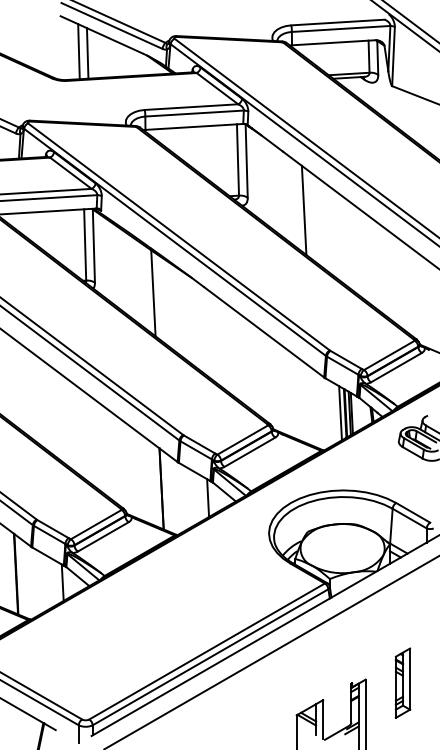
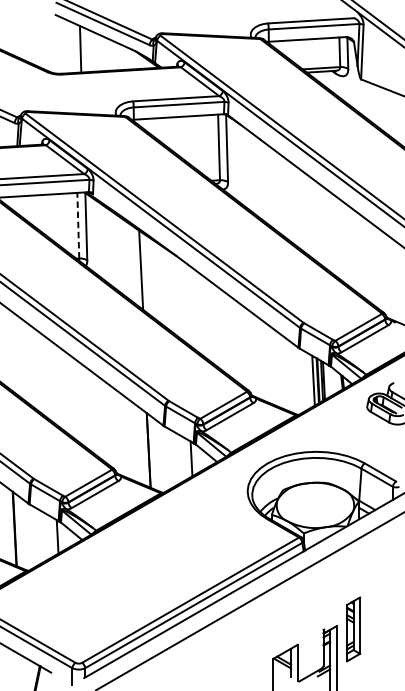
line: (78, 51) -> (72, 47), removed
line: (303, 210) -> (279, 193), removed
line: (85, 244) -> (78, 225), solid -> dashed
part: (402, 682) -> (353, 628), moved

